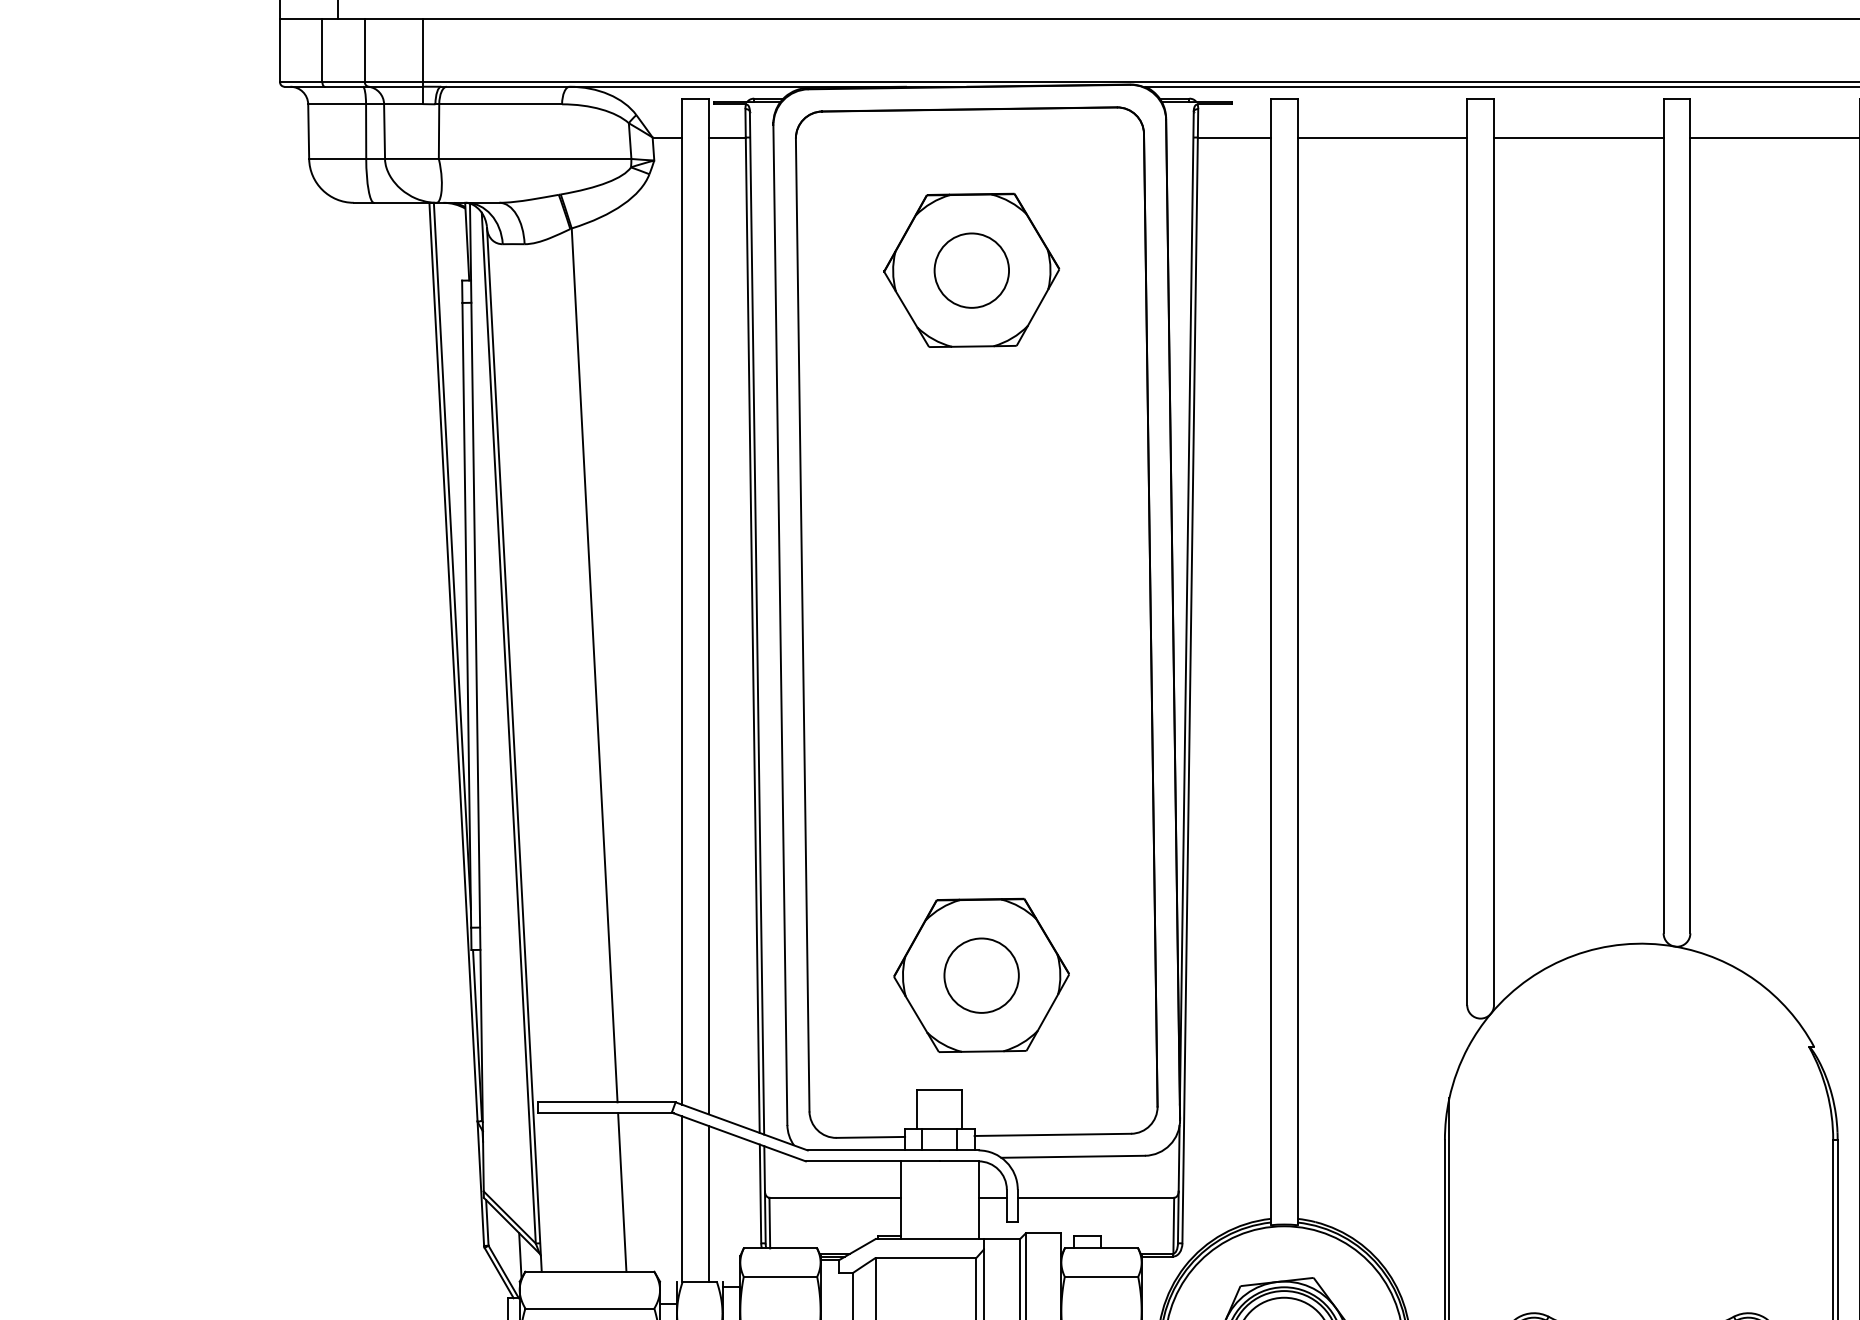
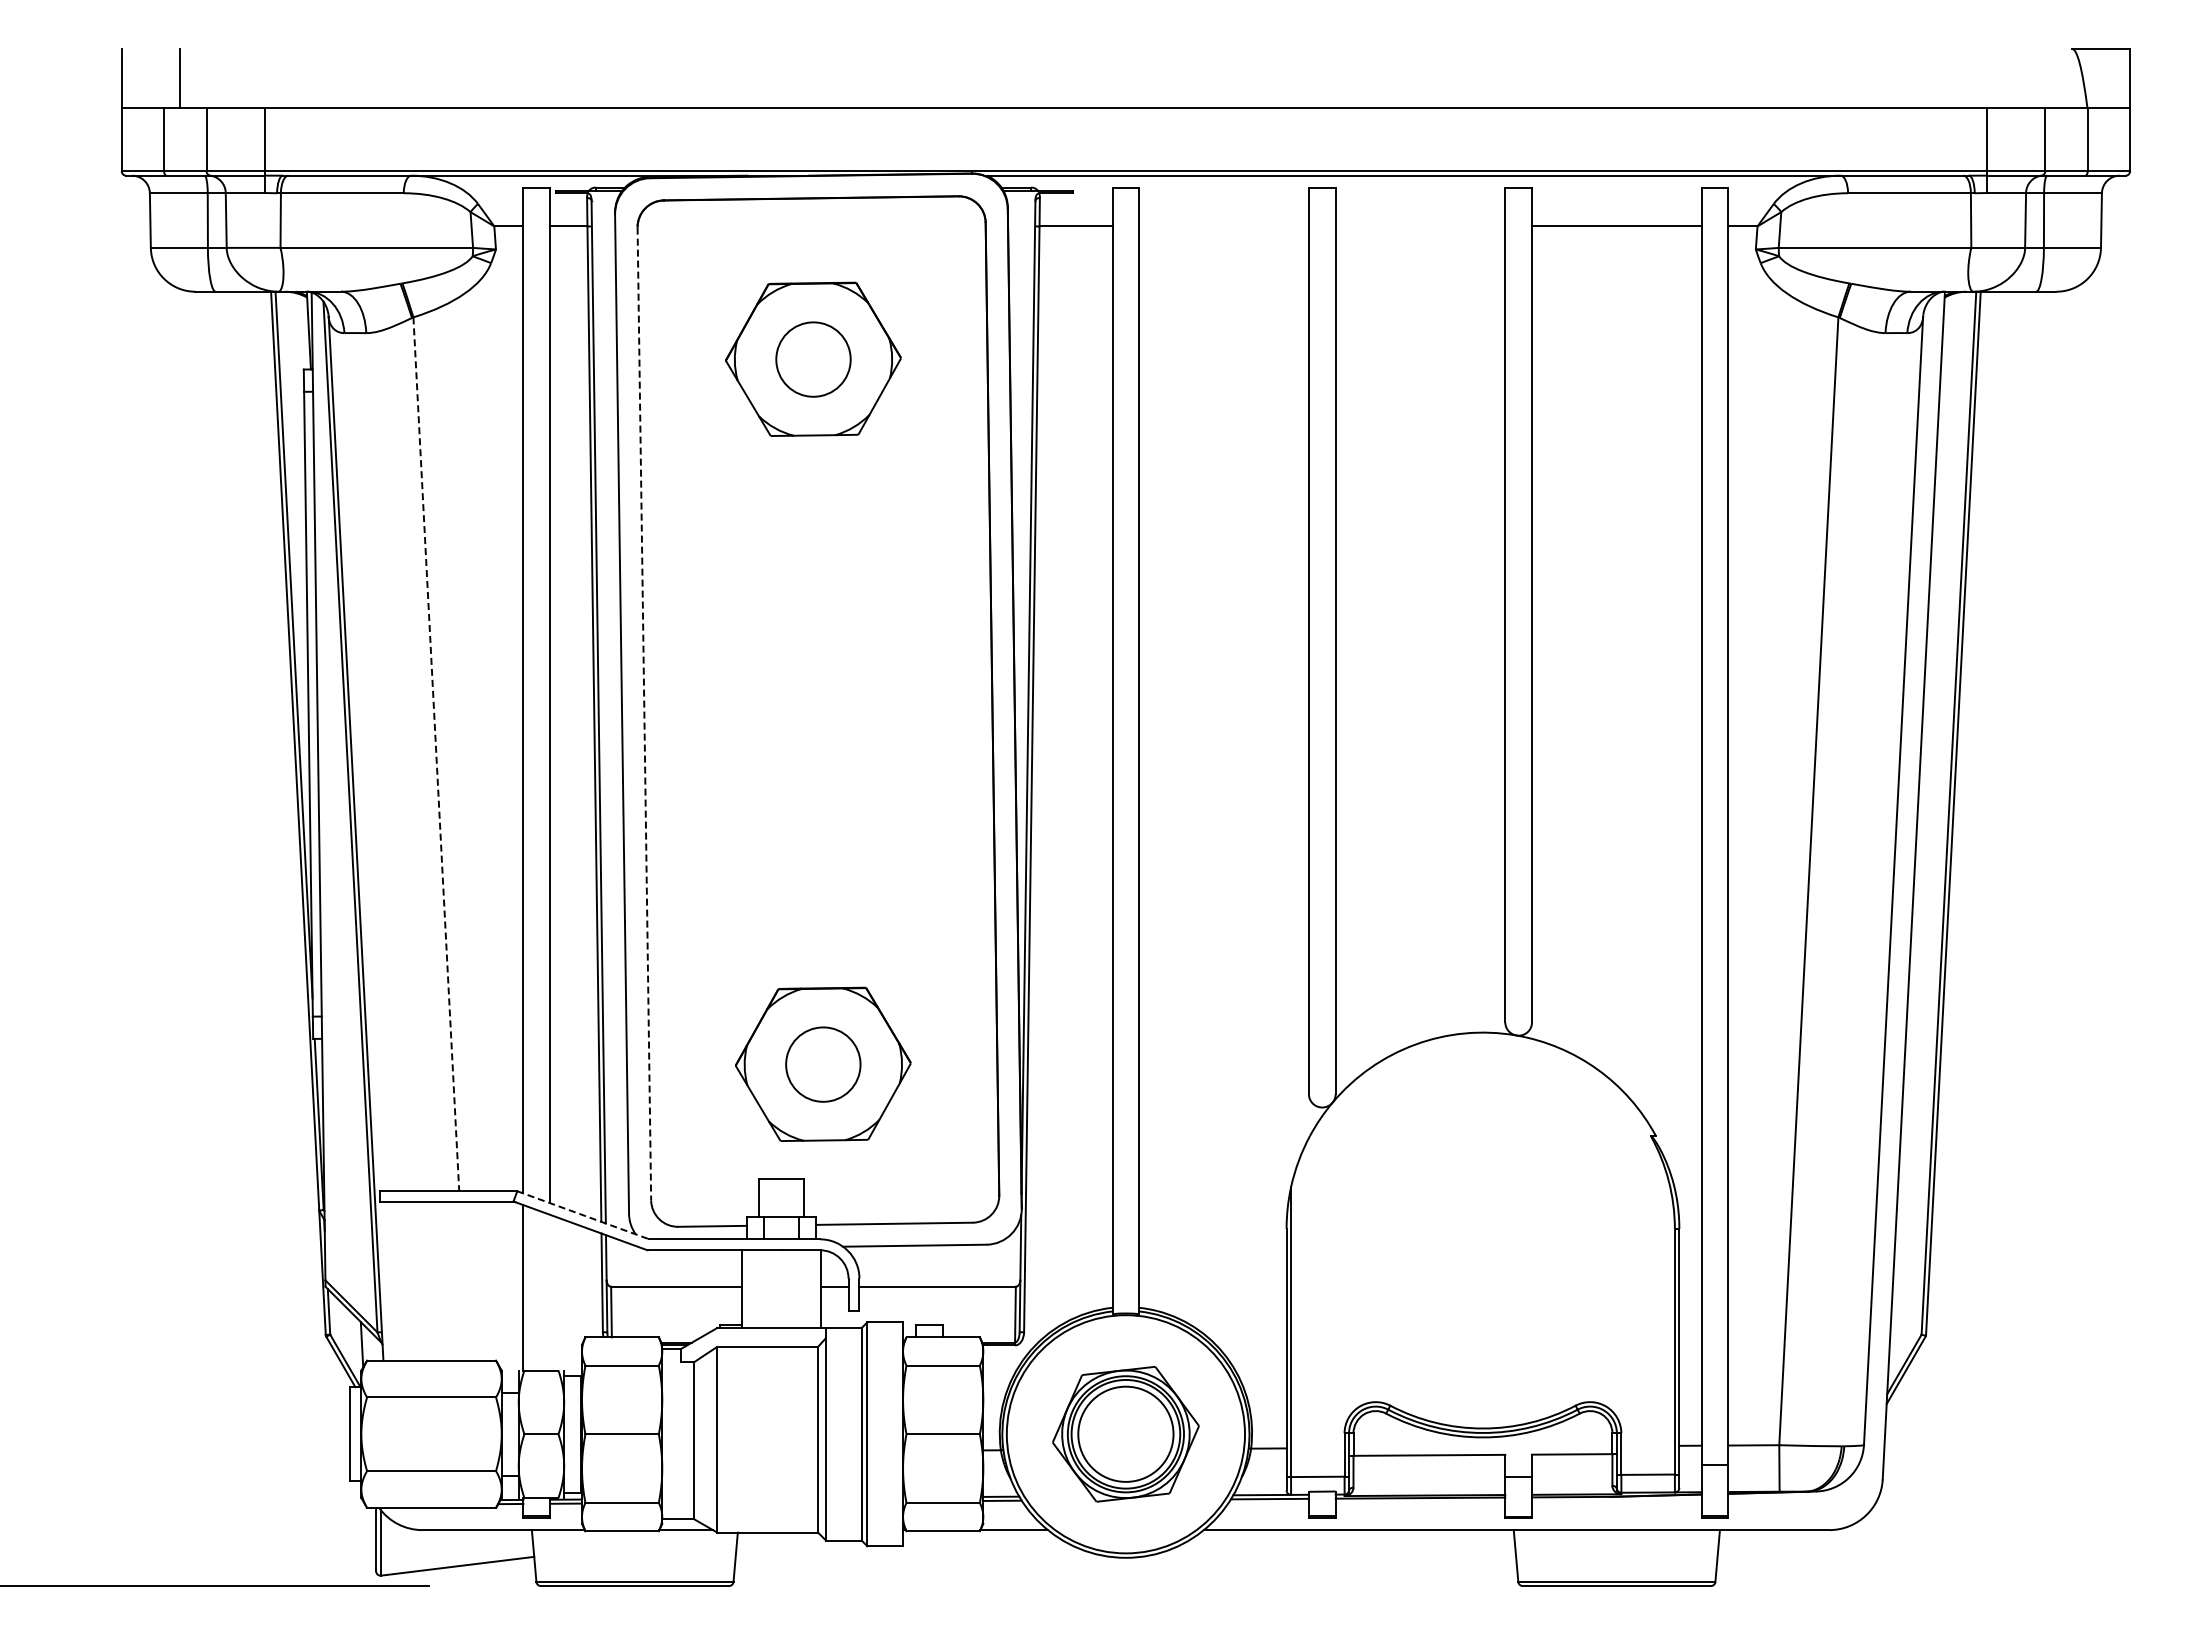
line: (1381, 137) -> (1223, 226), removed
line: (1578, 137) -> (1420, 226), removed
line: (802, 625) -> (644, 714), solid -> dashed
line: (594, 665) -> (436, 754), solid -> dashed
line: (741, 1126) -> (583, 1215), solid -> dashed
line: (621, 1192) -> (463, 1281), removed
line: (708, 1203) -> (550, 1292), removed

